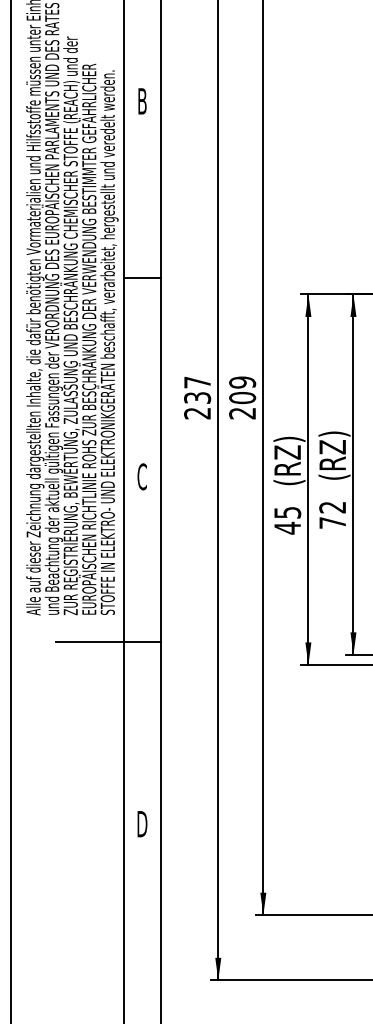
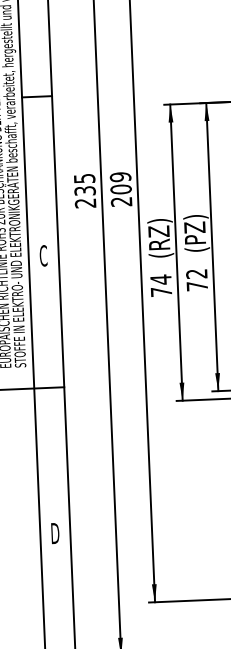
text: (197, 382) -> (84, 178), 237 -> 235
text: (334, 449) -> (196, 227), (RZ) -> (PZ)
text: (287, 520) -> (161, 285), 45 -> 74

